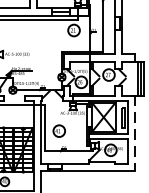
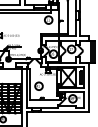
line: (136, 133) -> (89, 87), dashed -> solid

